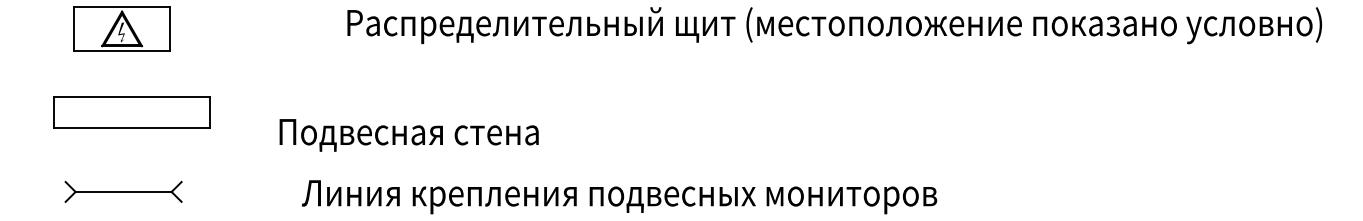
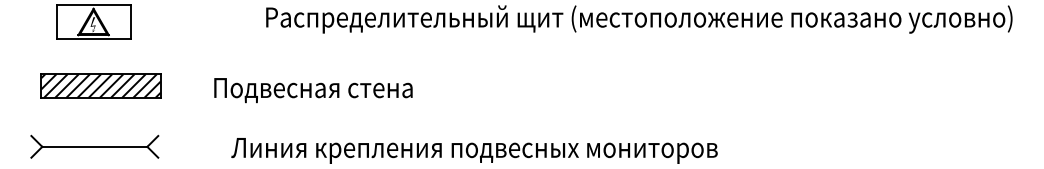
hatch: (131, 112) -> (100, 86), added
text: (408, 135) -> (312, 90), moved
part: (123, 191) -> (94, 146), size x1.43

